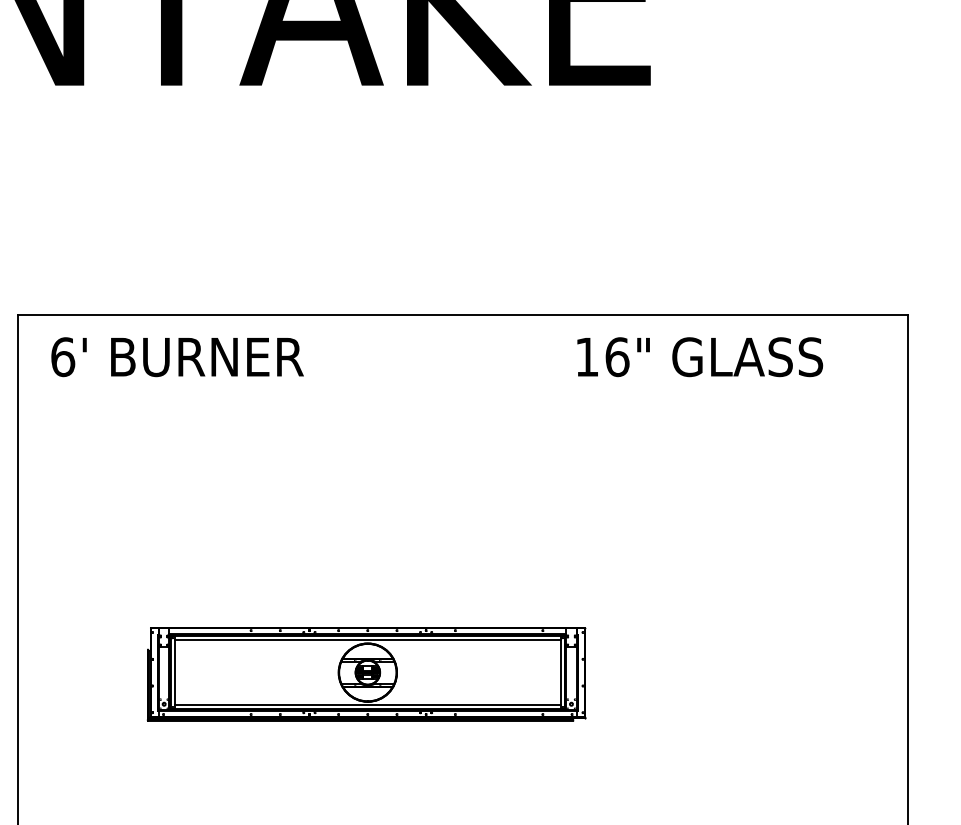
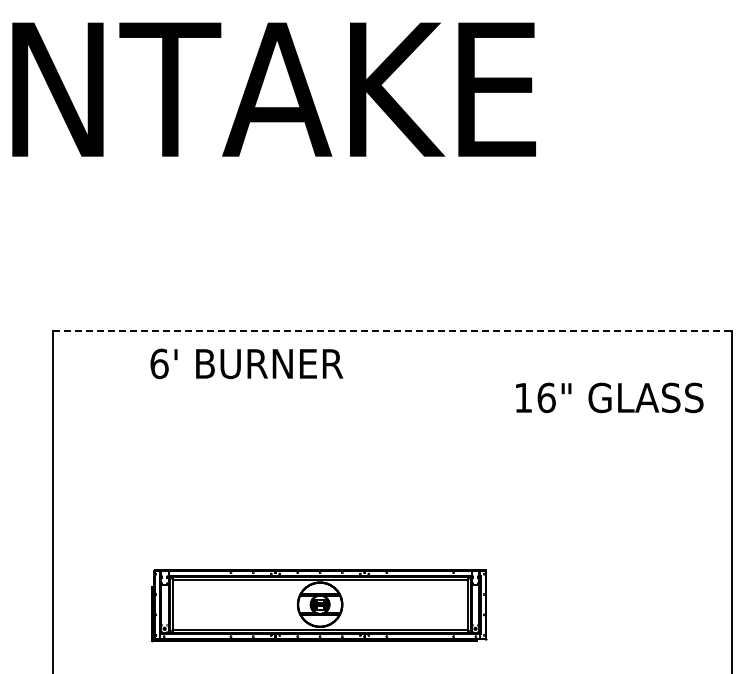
line: (462, 314) -> (392, 331), solid -> dashed
text: (177, 356) -> (246, 363), moved
text: (699, 356) -> (609, 397), moved

